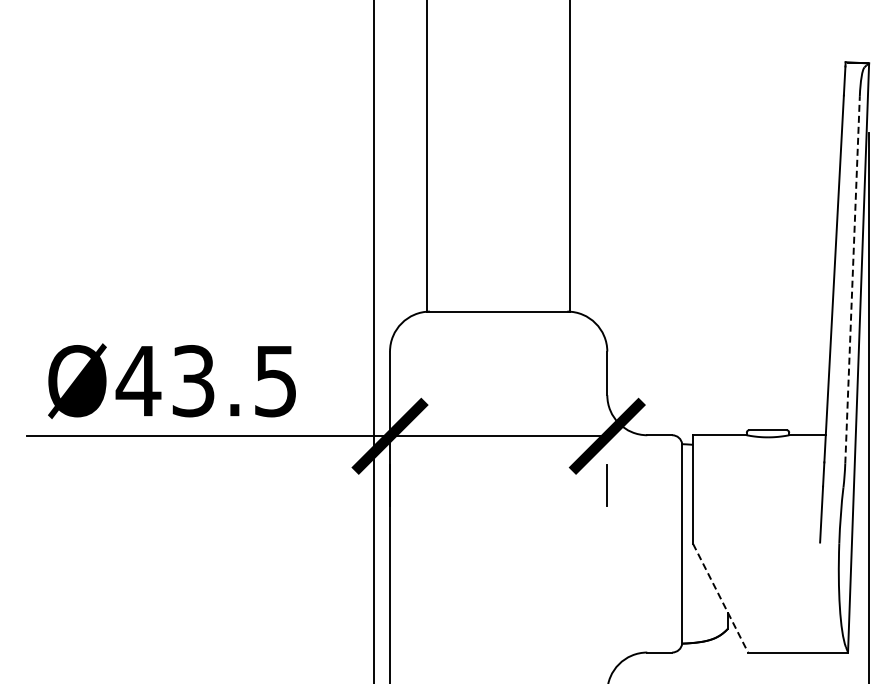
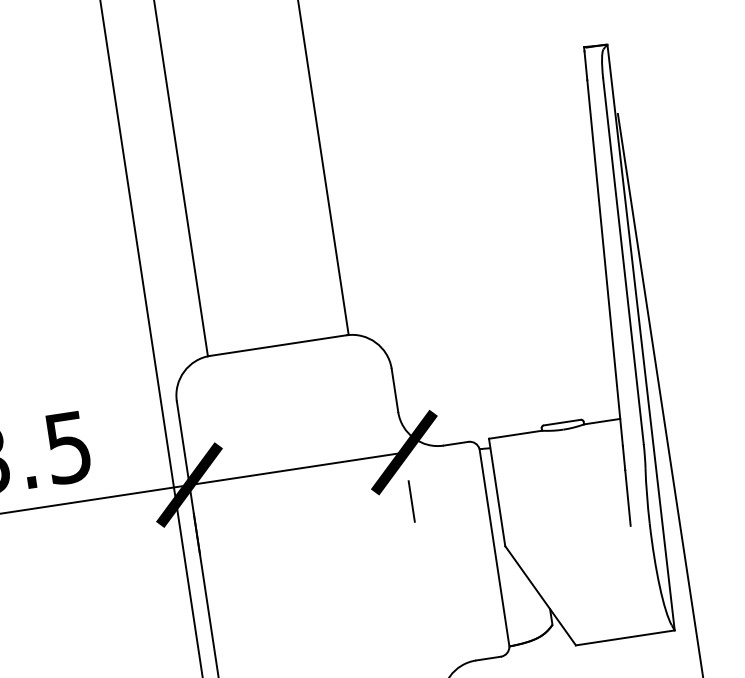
line: (852, 279) -> (623, 260), dashed -> solid
line: (720, 598) -> (540, 596), dashed -> solid

